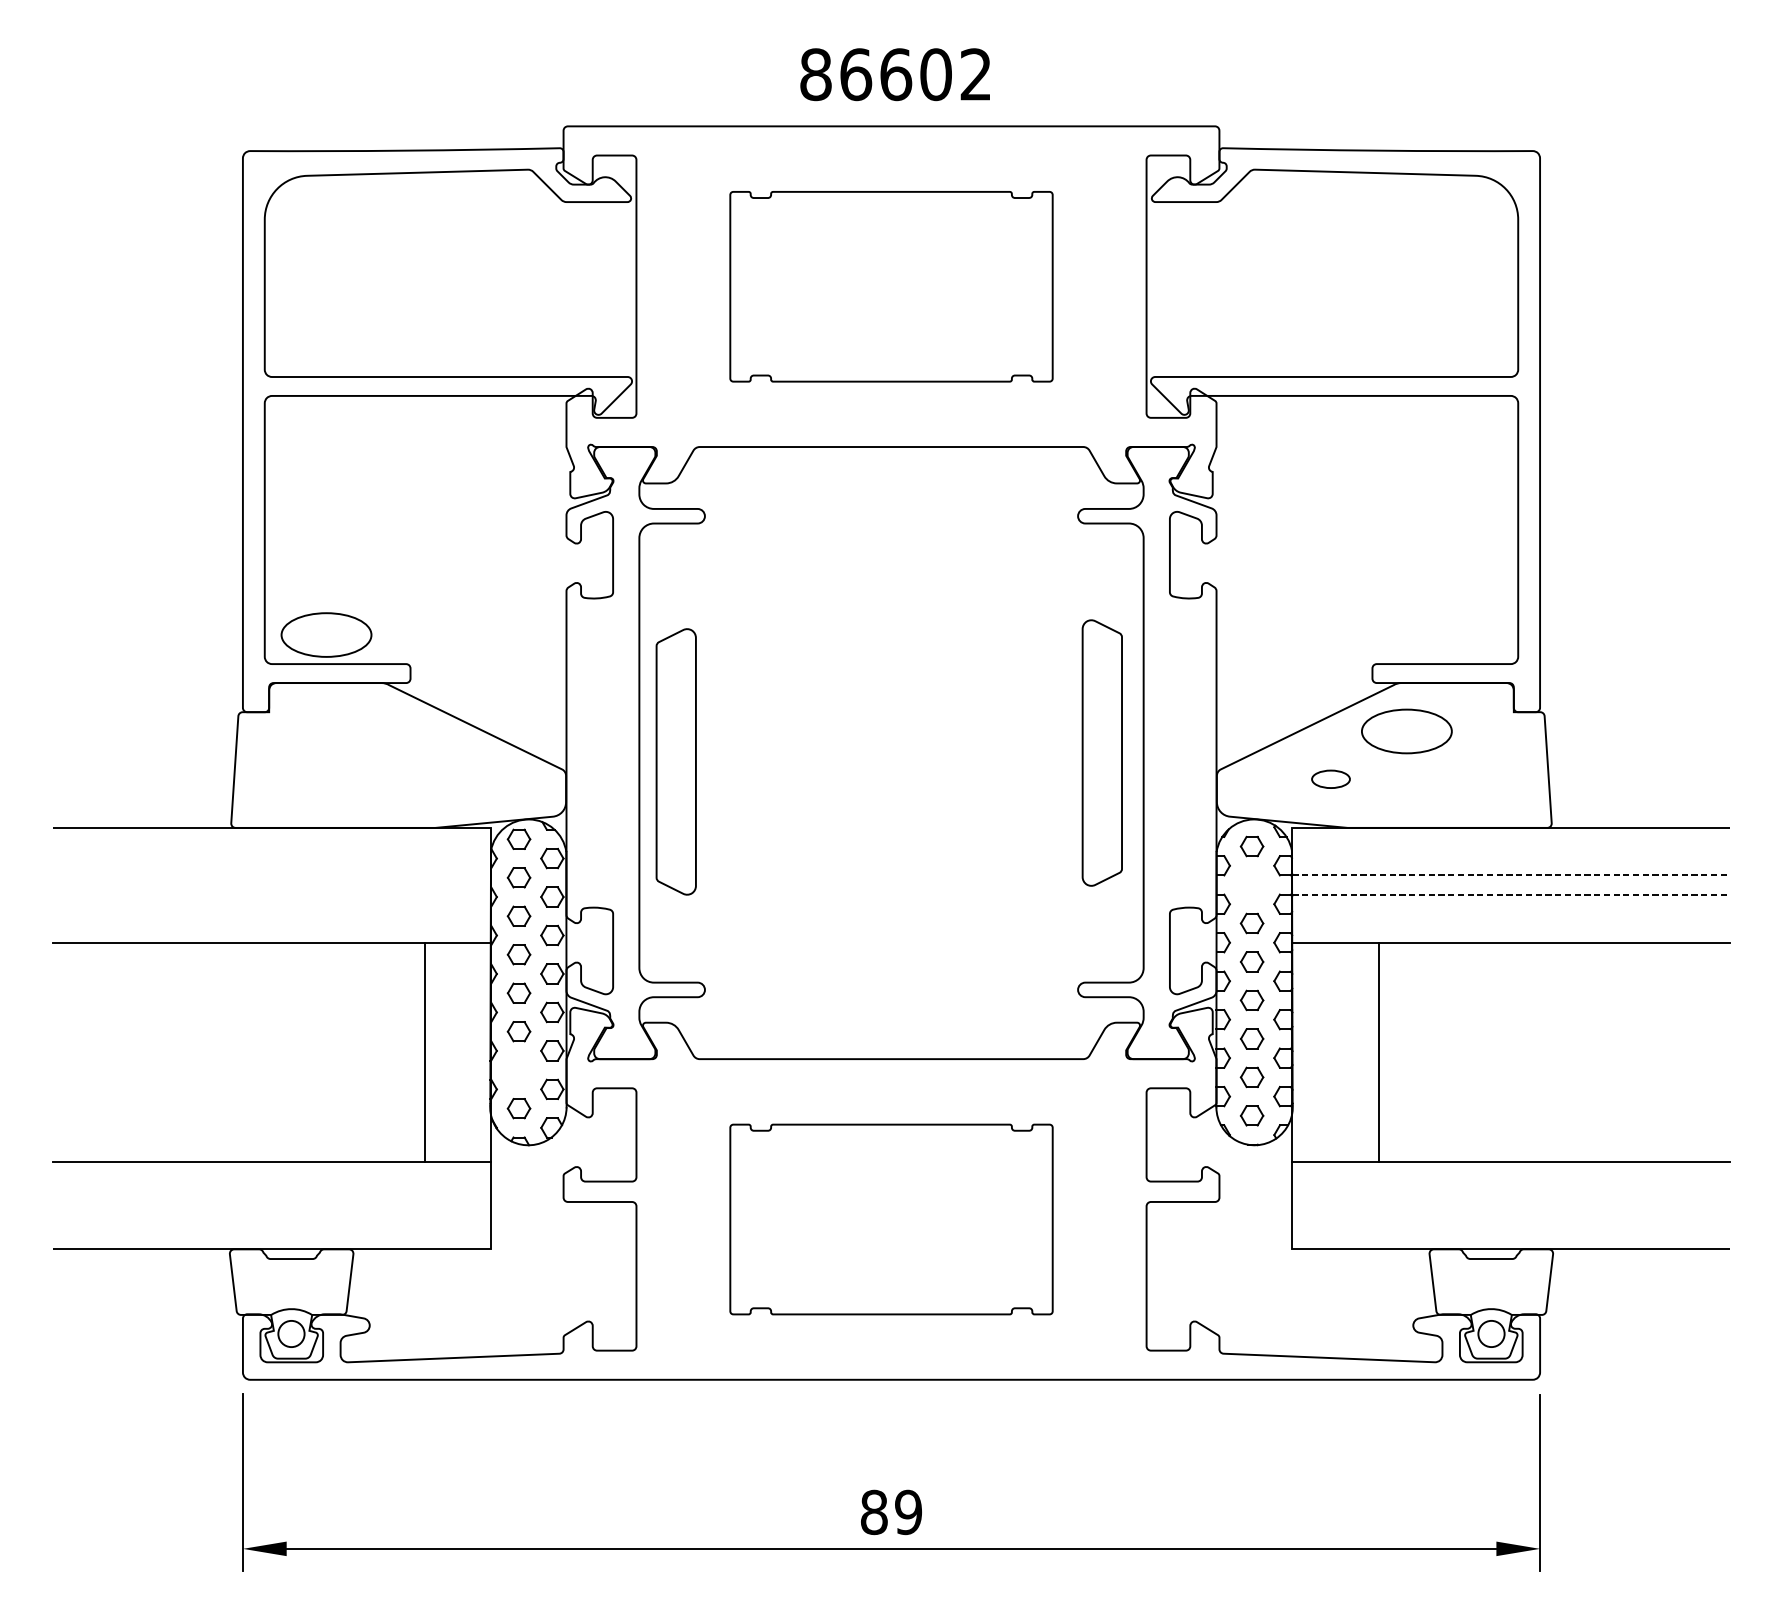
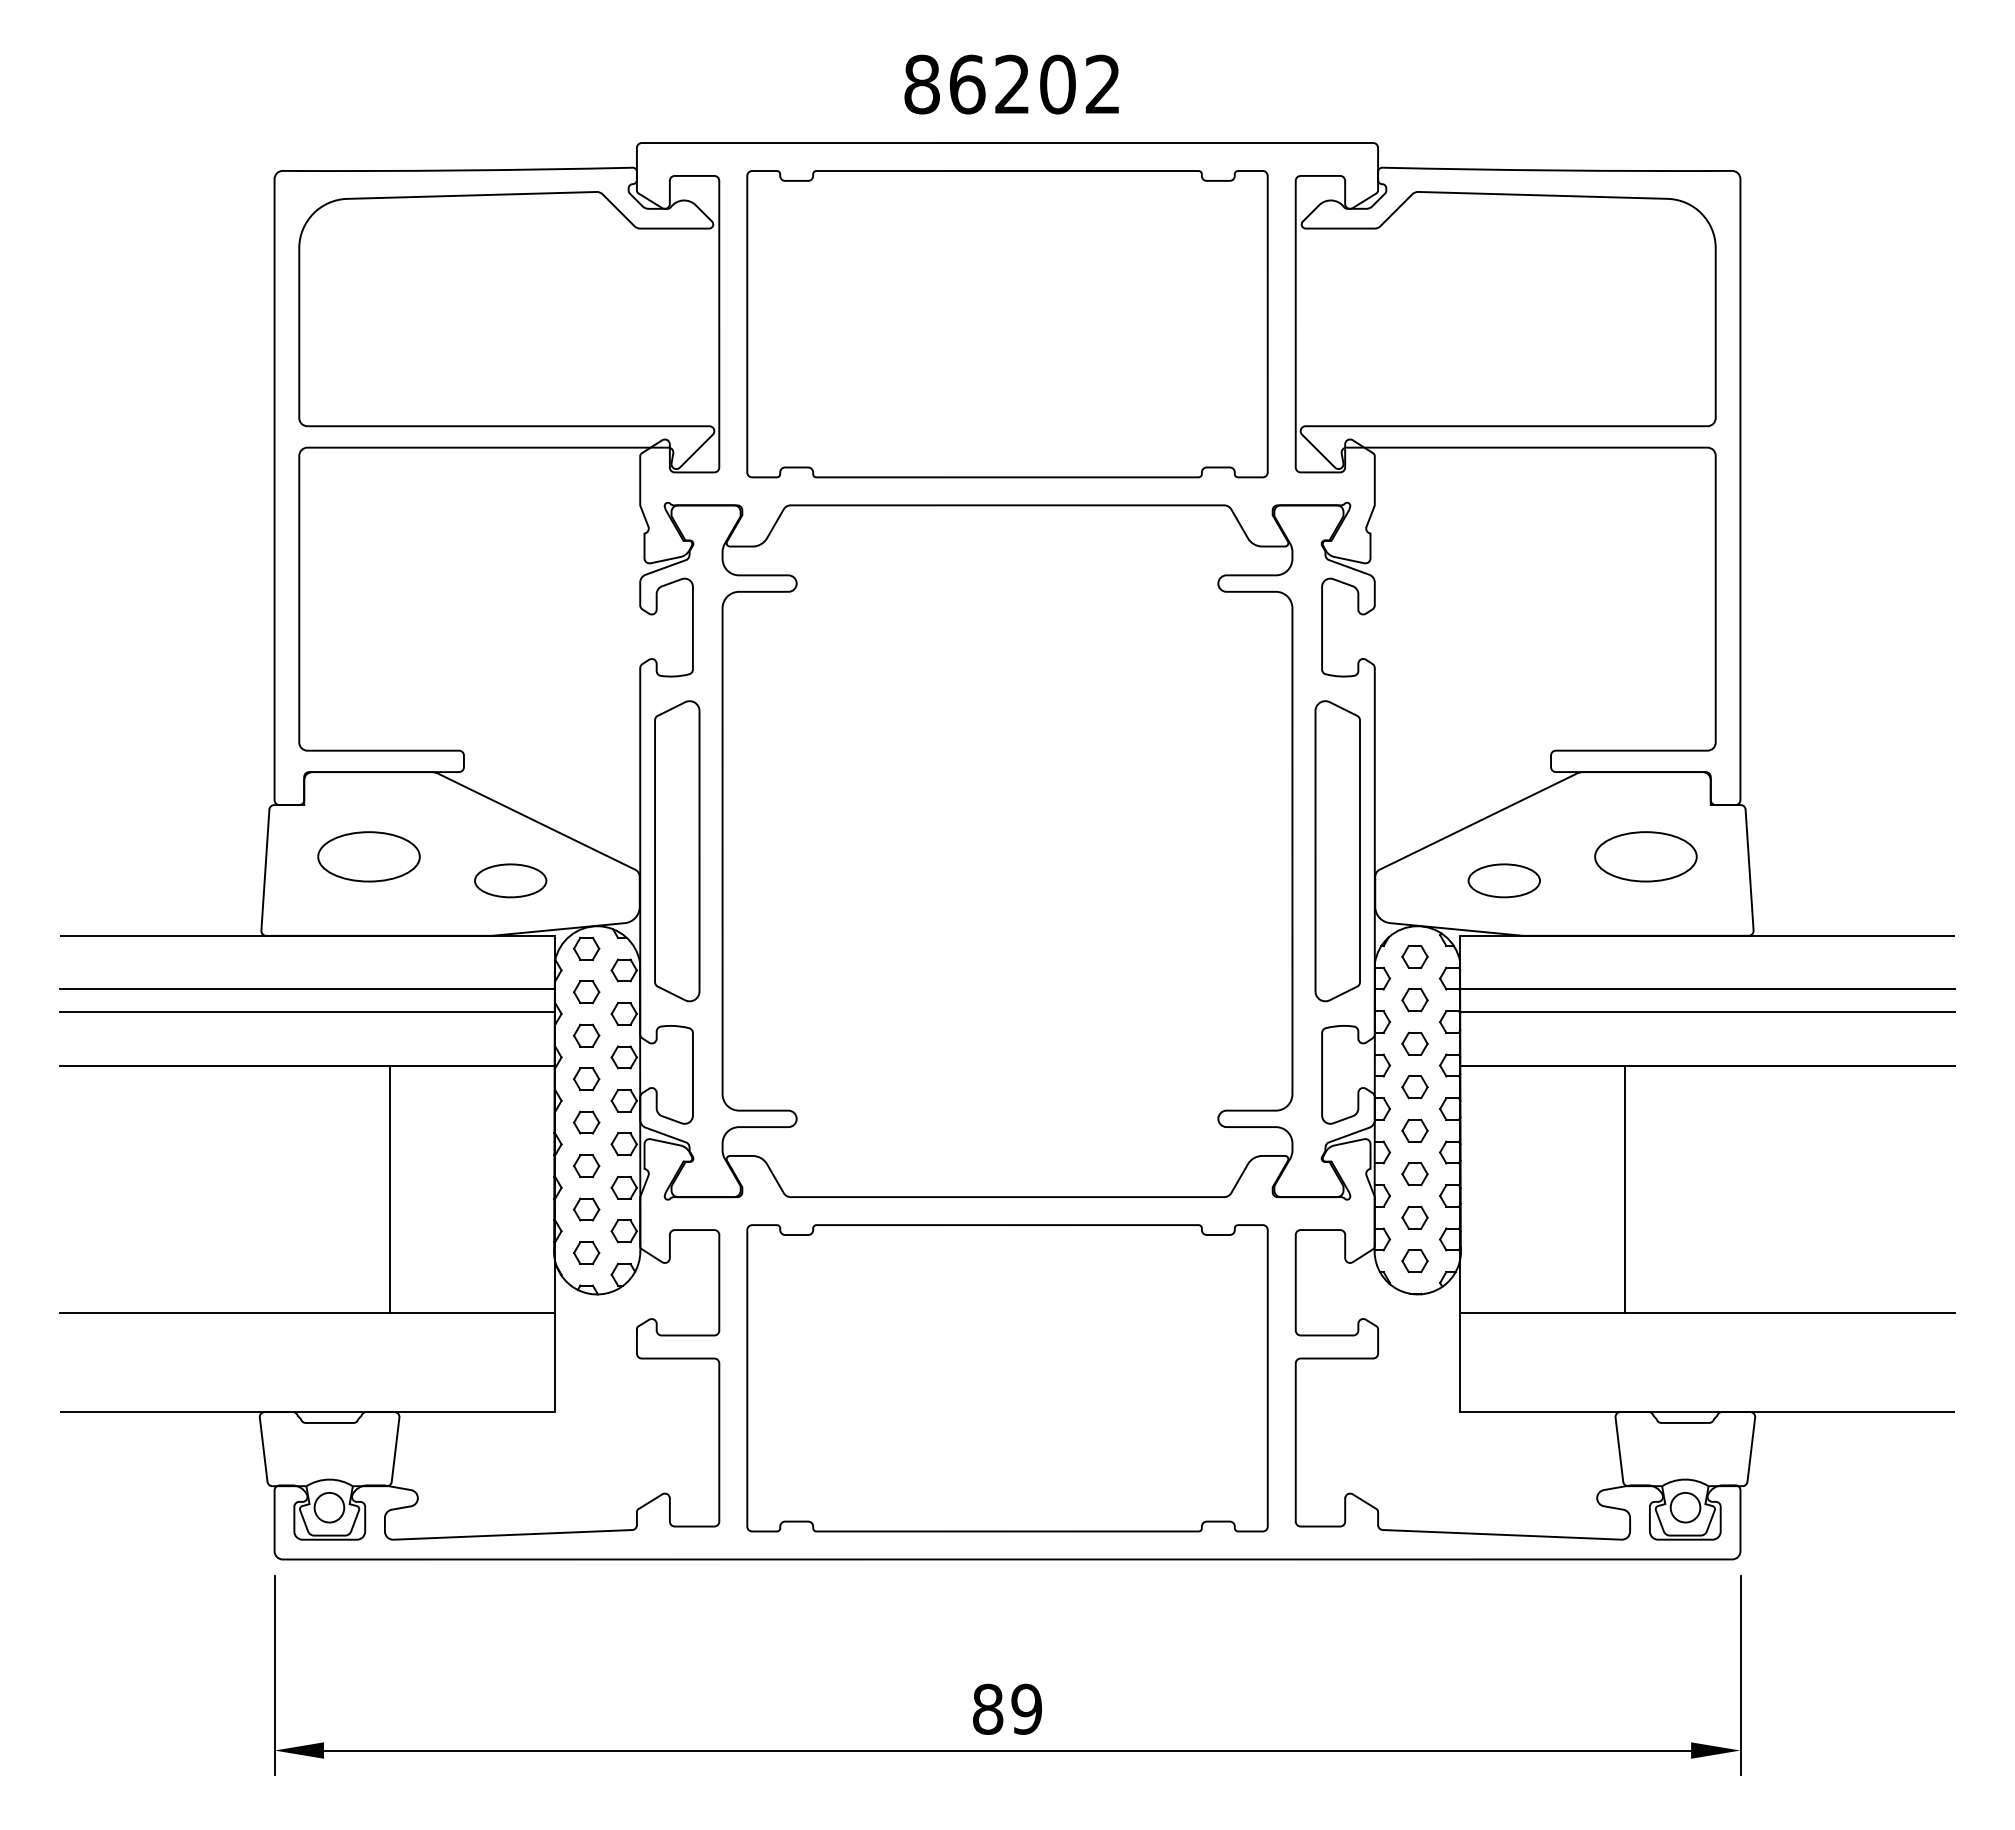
text: (895, 74) -> (1012, 84), 86602 -> 86202
part: (891, 286) -> (1007, 324), size x1.43
part: (326, 634) -> (368, 856), moved
part: (1406, 731) -> (1645, 856), moved
curve: (1083, 753) -> (1316, 851), moved
curve: (695, 762) -> (698, 851), moved
part: (451, 778) -> (510, 880), added
part: (1330, 778) -> (1503, 880), size x1.67
line: (272, 874) -> (307, 988), added
line: (1510, 874) -> (1707, 988), dashed -> solid
part: (1251, 885) -> (1414, 1000), added
line: (272, 894) -> (307, 1011), added
line: (1510, 894) -> (1707, 1011), dashed -> solid
line: (424, 1052) -> (389, 1189), moved
line: (1379, 1052) -> (1625, 1189), moved
part: (518, 1070) -> (586, 1209), added
part: (891, 1219) -> (1007, 1378), size x1.43

